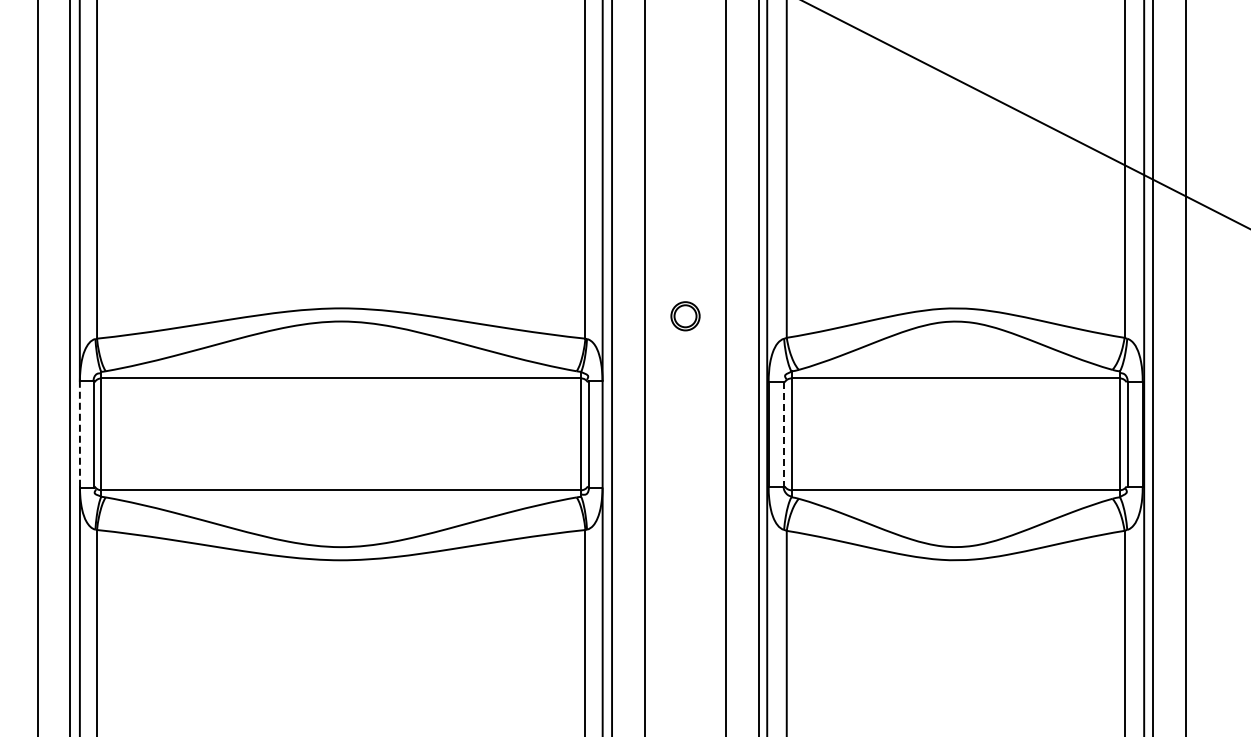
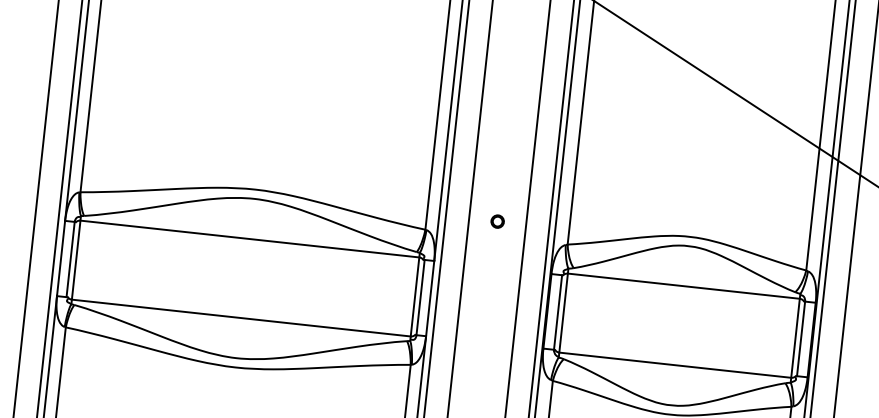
part: (684, 316) -> (497, 221), size x0.62
line: (79, 433) -> (60, 257), dashed -> solid
line: (783, 434) -> (557, 312), dashed -> solid

